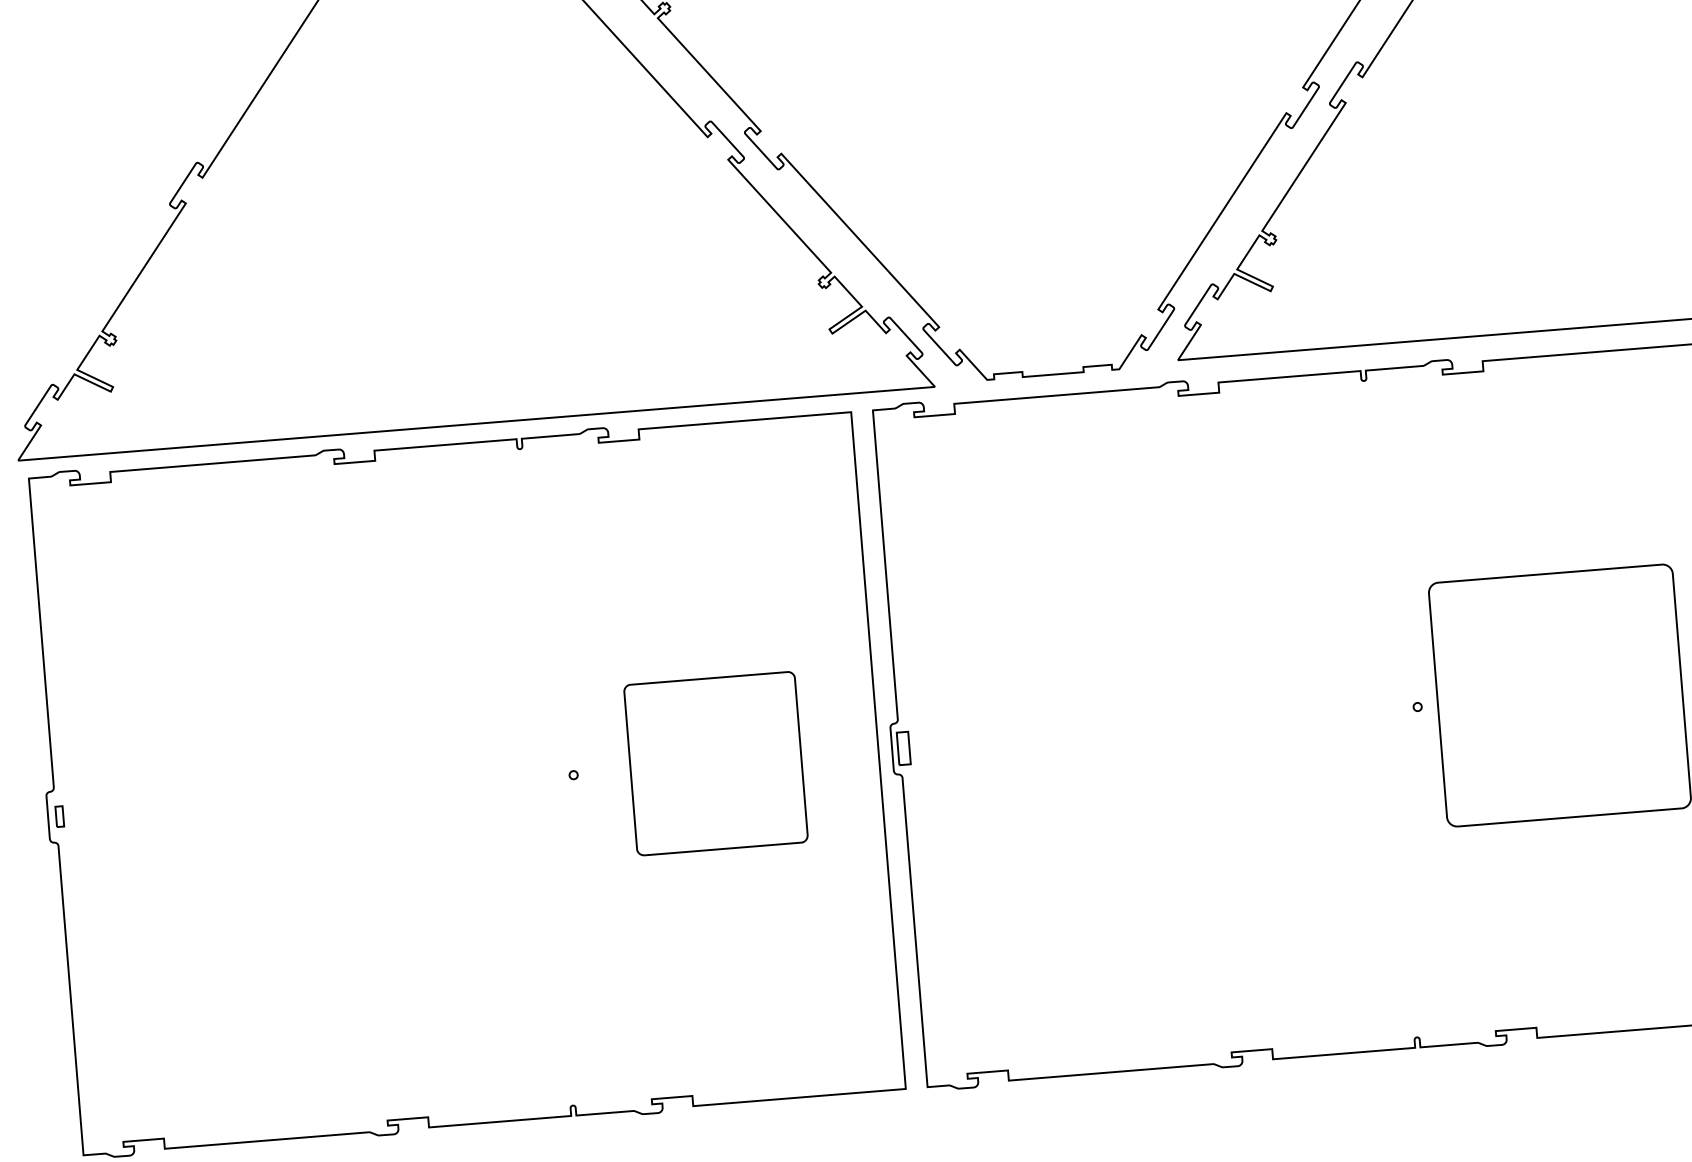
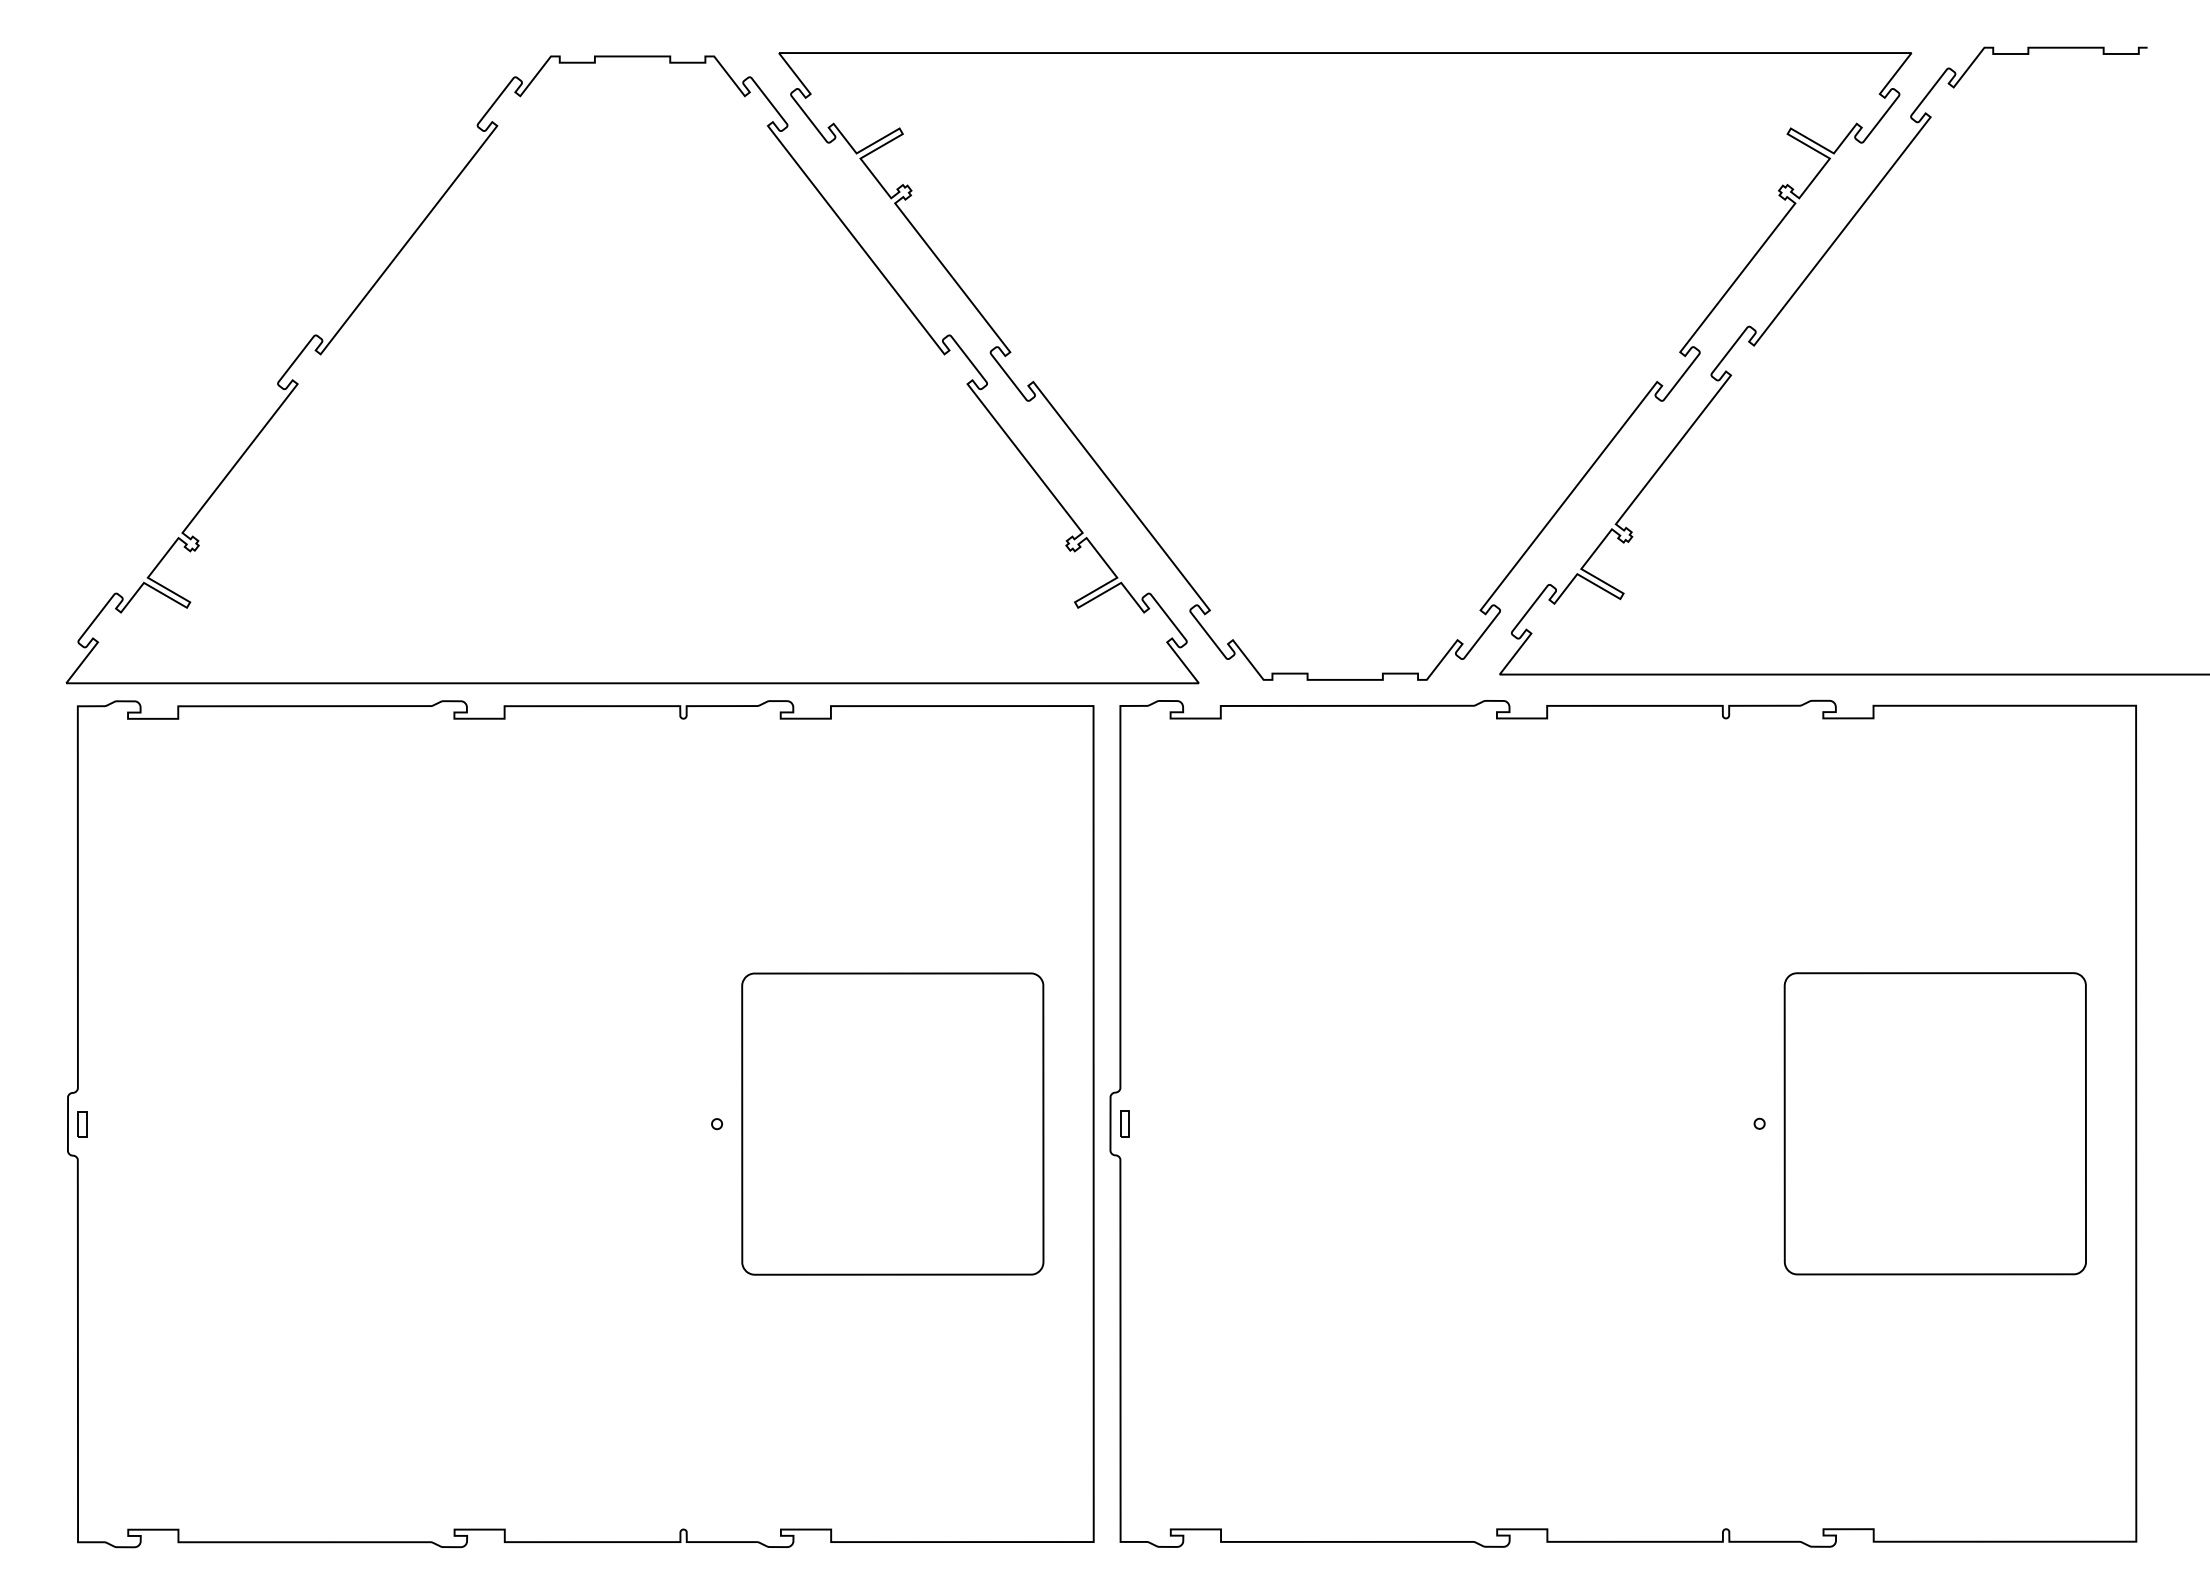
part: (903, 748) -> (1124, 1123), size x0.62
part: (715, 763) -> (892, 1123), size x1.43

